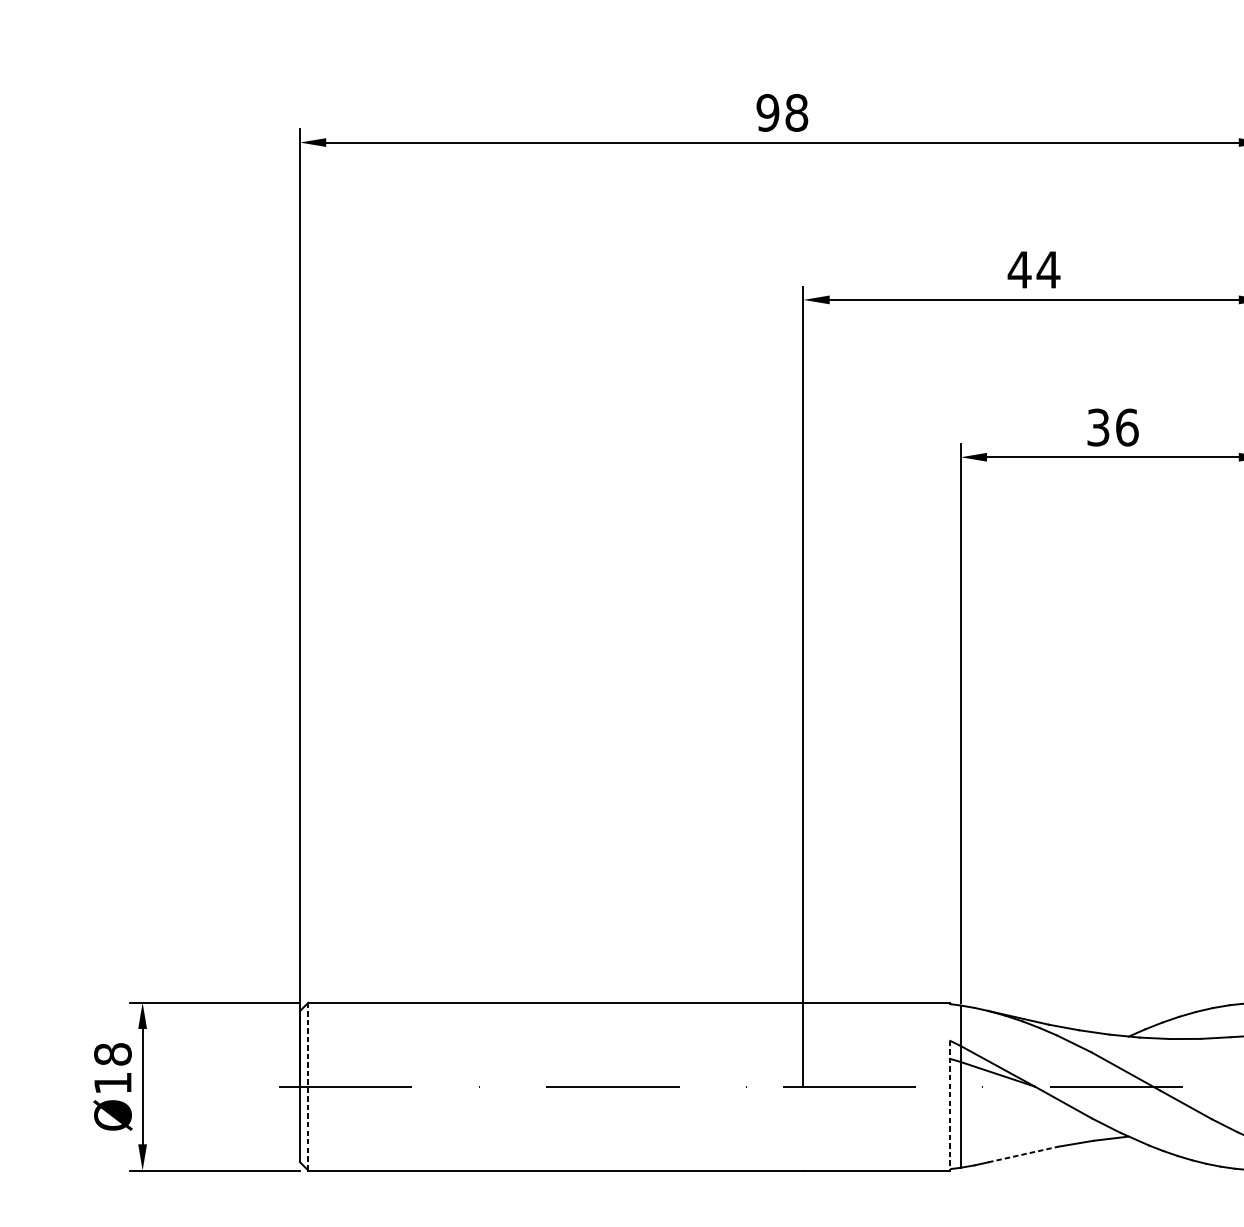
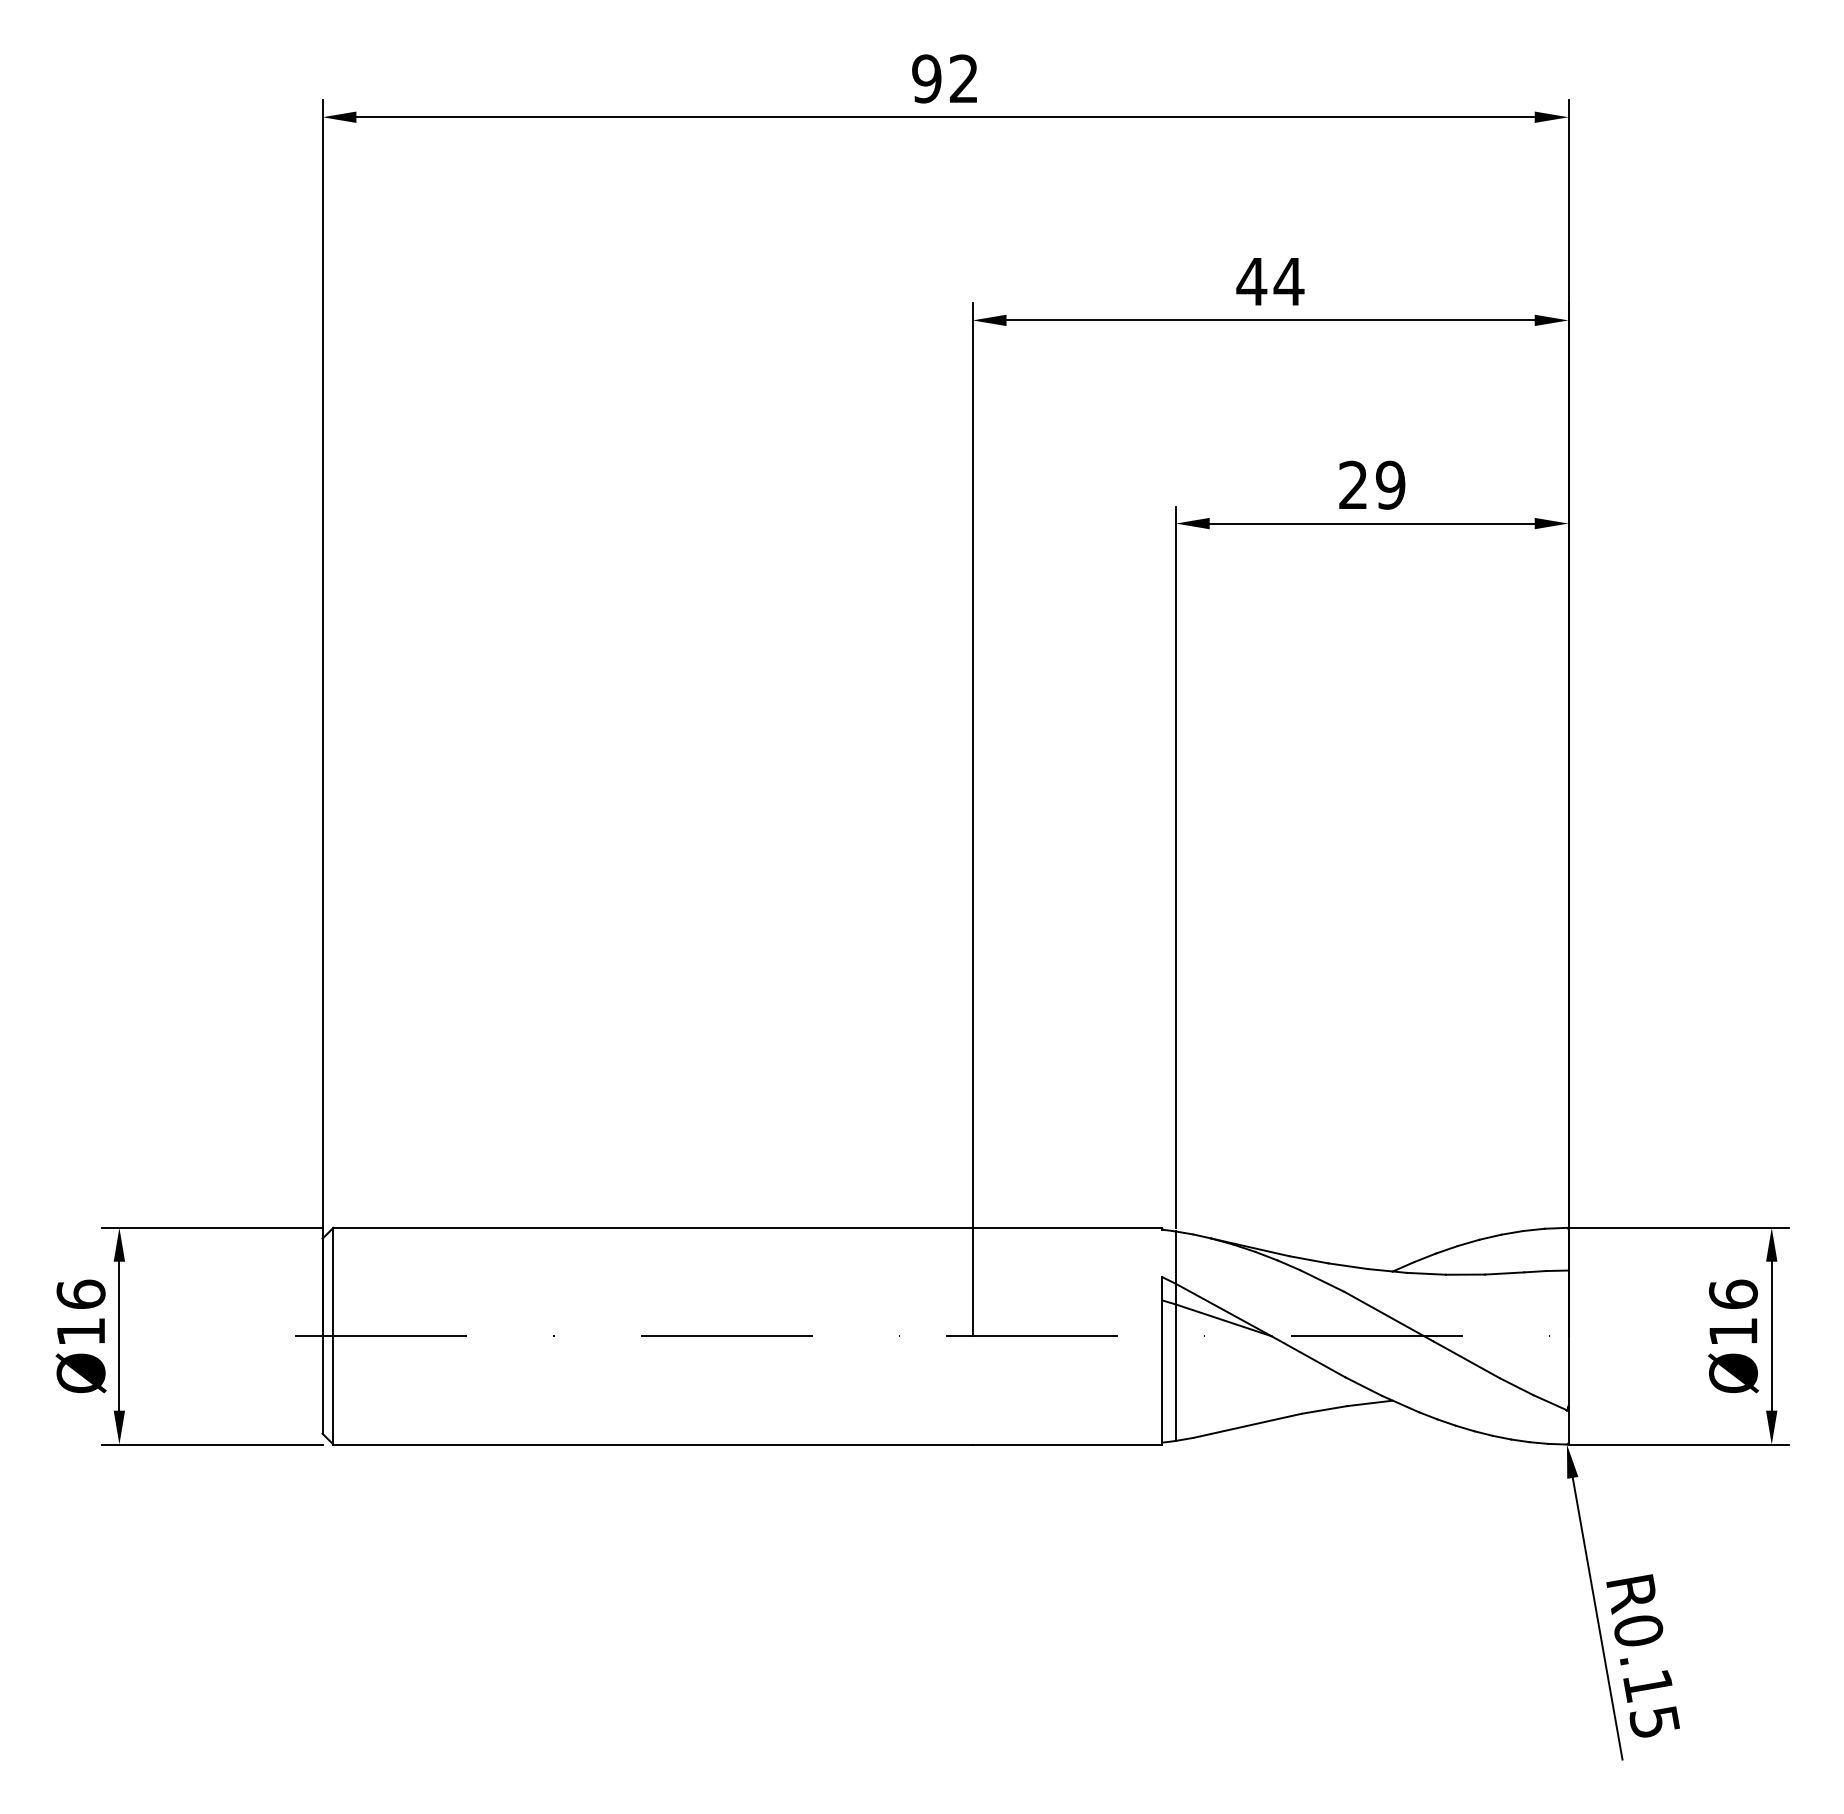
text: (796, 112) -> (963, 78), 98 -> 92
text: (1113, 427) -> (1372, 484), 36 -> 29
text: (112, 1054) -> (80, 1294), Ø18 -> Ø16
line: (308, 1086) -> (333, 1336), dashed -> solid
line: (950, 1105) -> (1162, 1360), dashed -> solid
line: (1023, 1154) -> (1256, 1423), dashed -> solid

